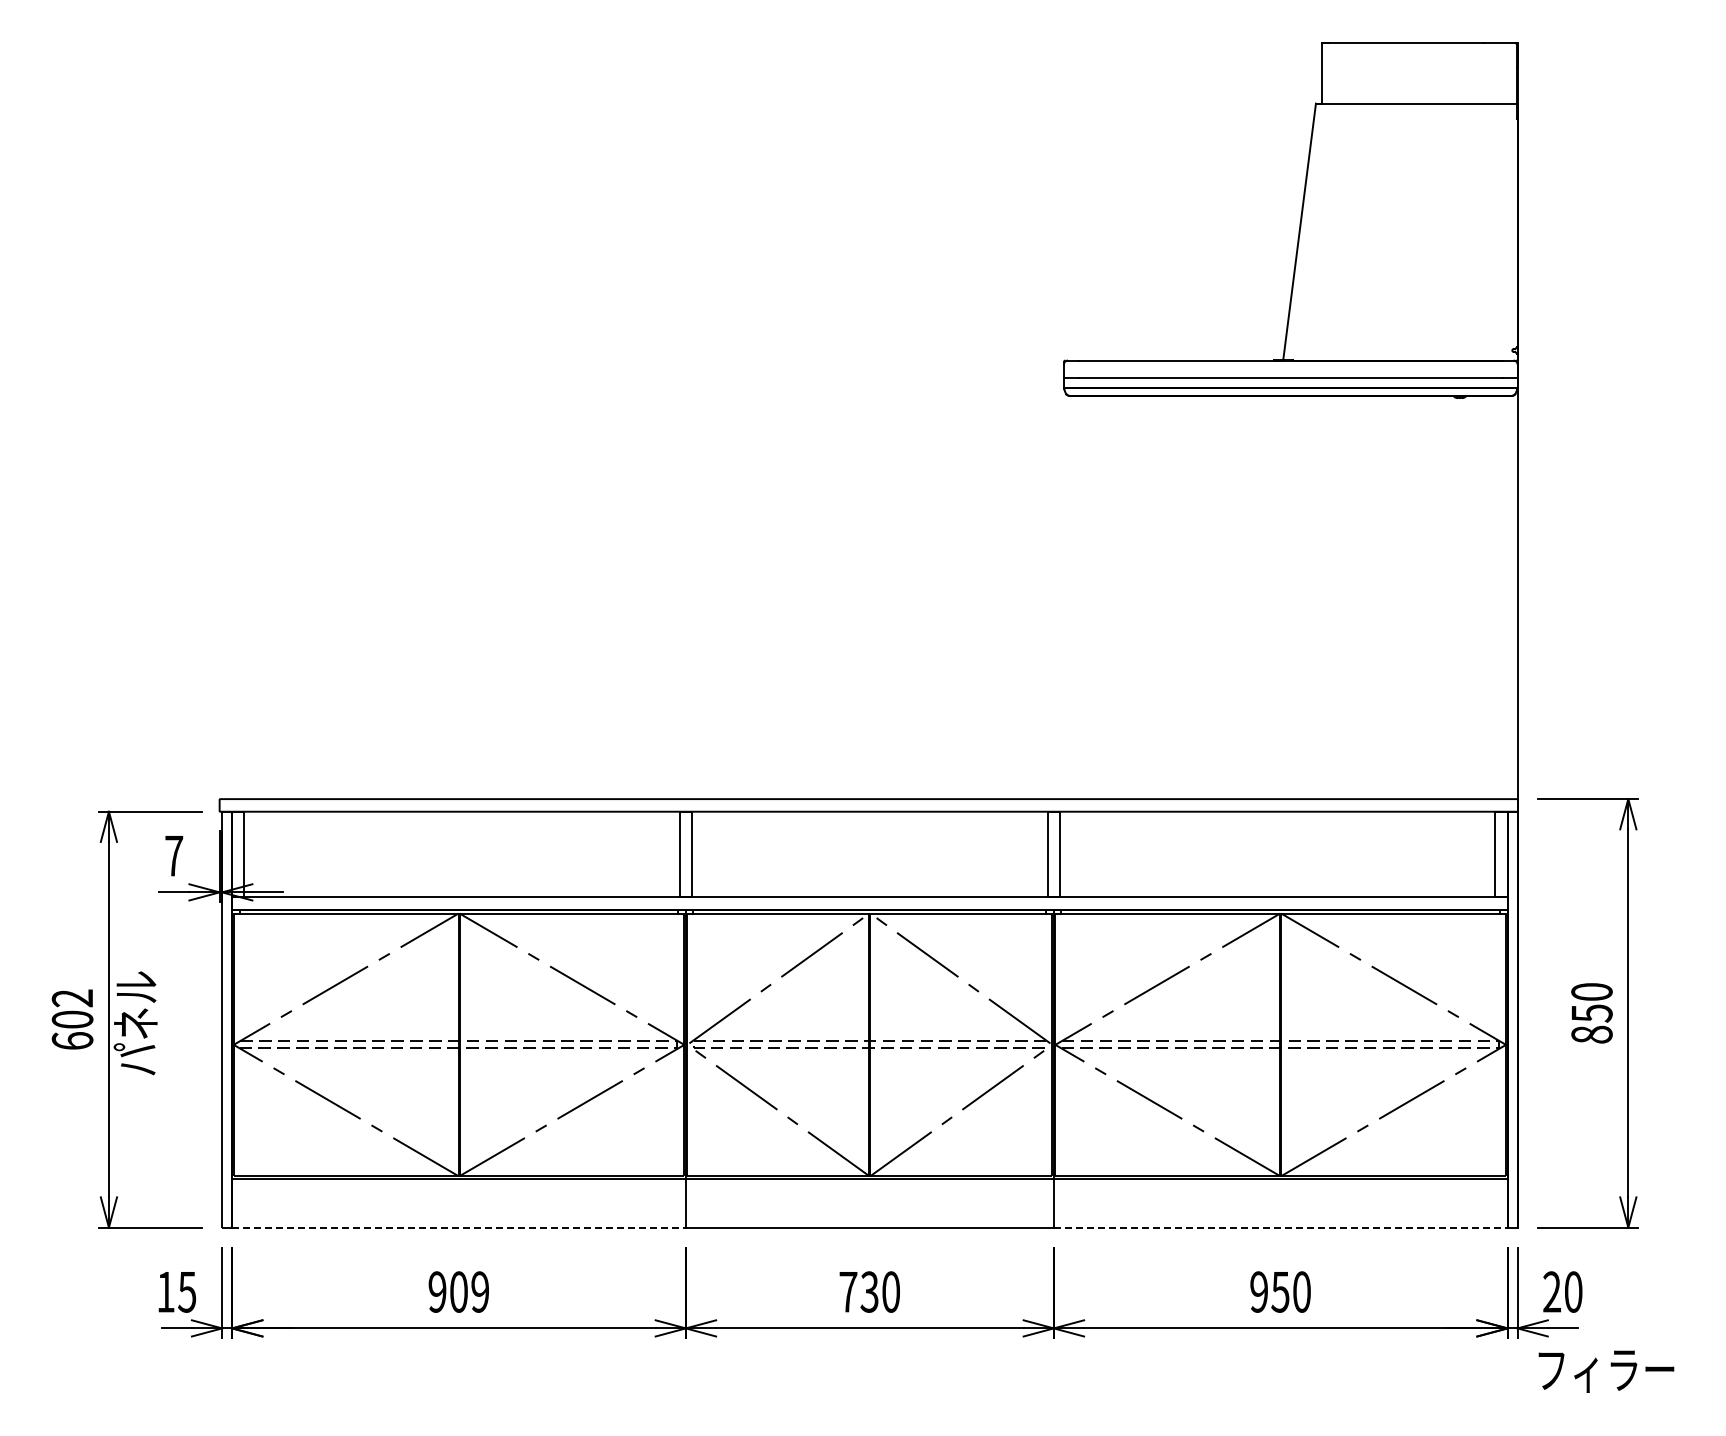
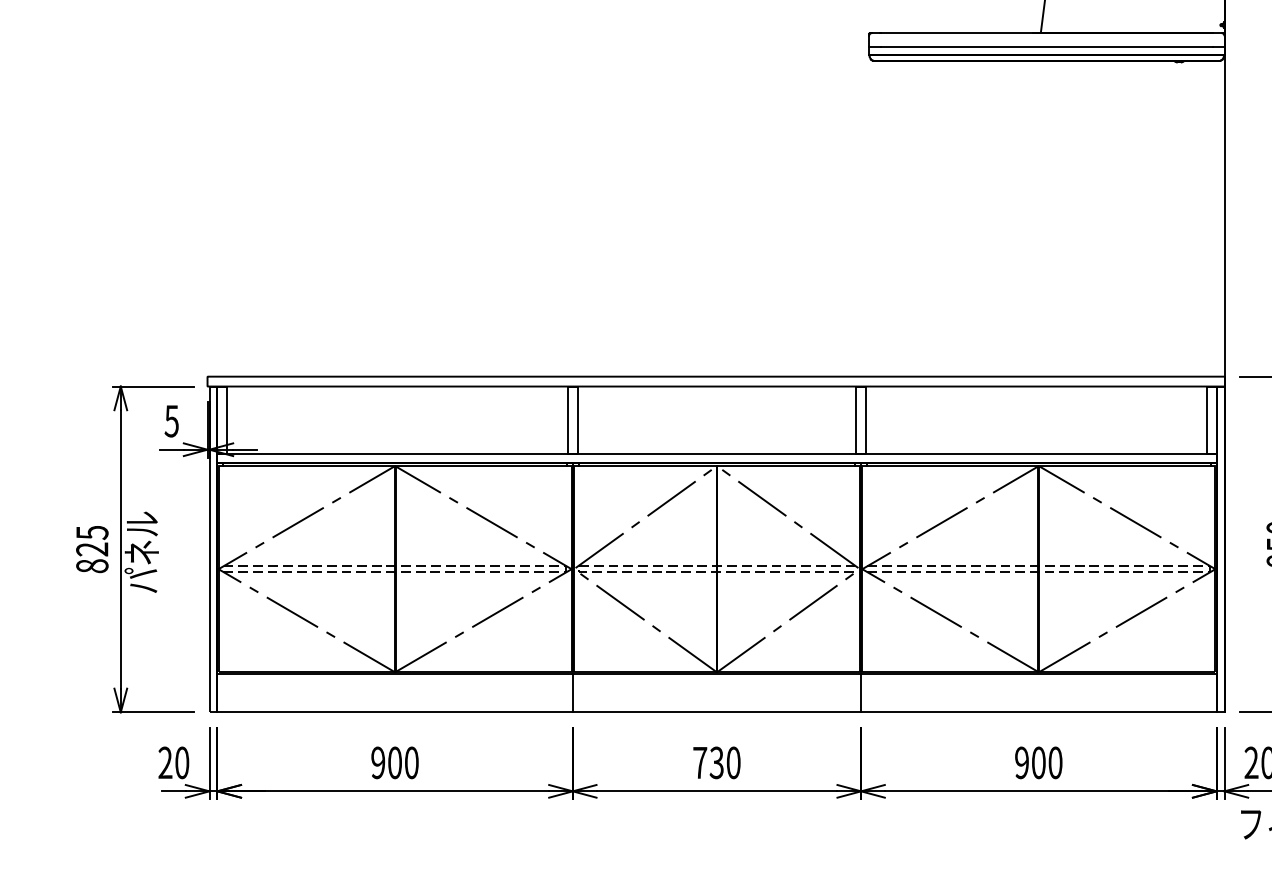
text: (173, 856) -> (171, 421), 7 -> 5
text: (72, 1019) -> (92, 549), 602 -> 825
line: (459, 1227) -> (395, 712), dashed -> solid
line: (1280, 1227) -> (1038, 712), dashed -> solid
text: (176, 1291) -> (173, 762), 15 -> 20
text: (480, 1291) -> (411, 762), 909 -> 900
text: (1280, 1291) -> (1038, 762), 950 -> 900

